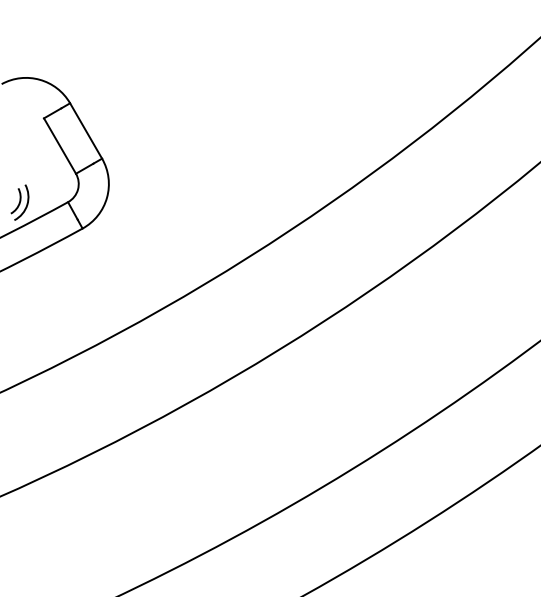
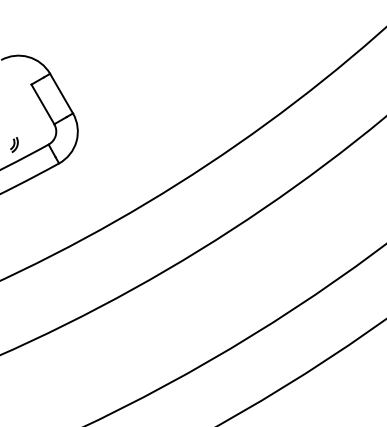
part: (19, 202) -> (13, 144), size x0.6

